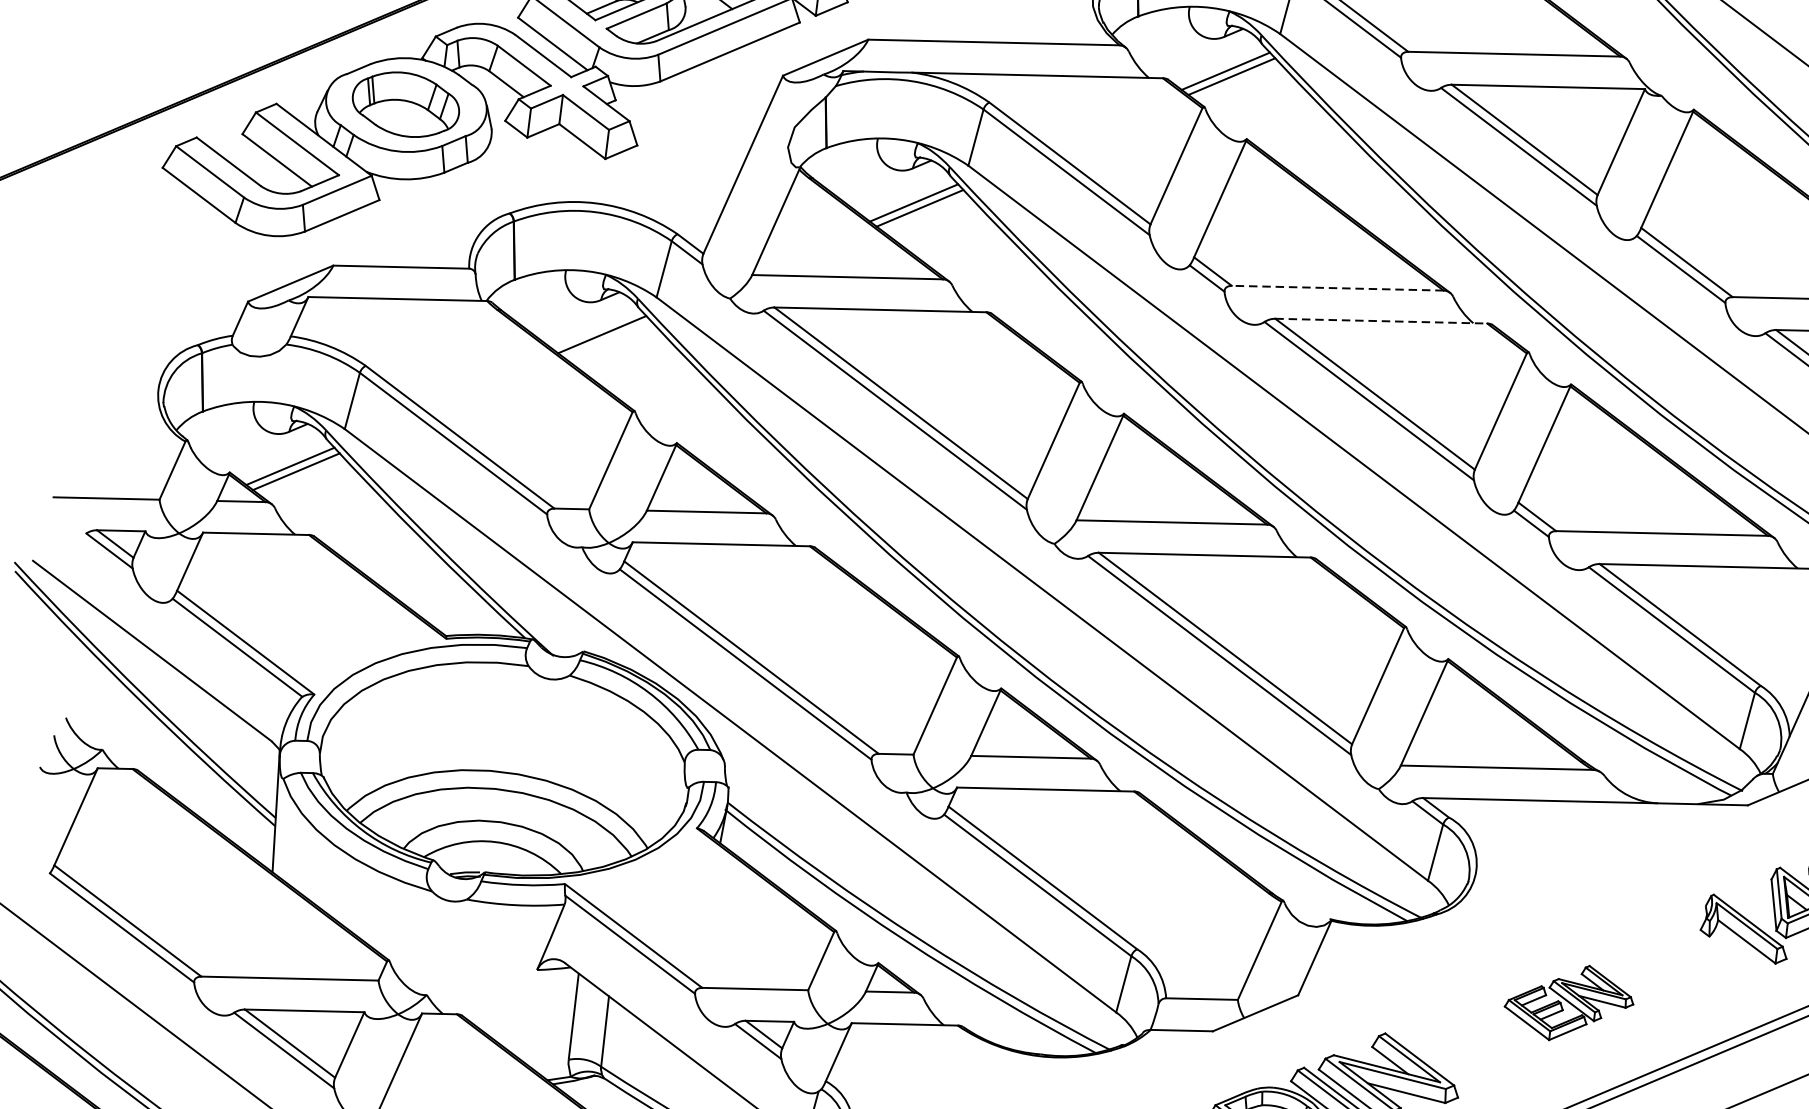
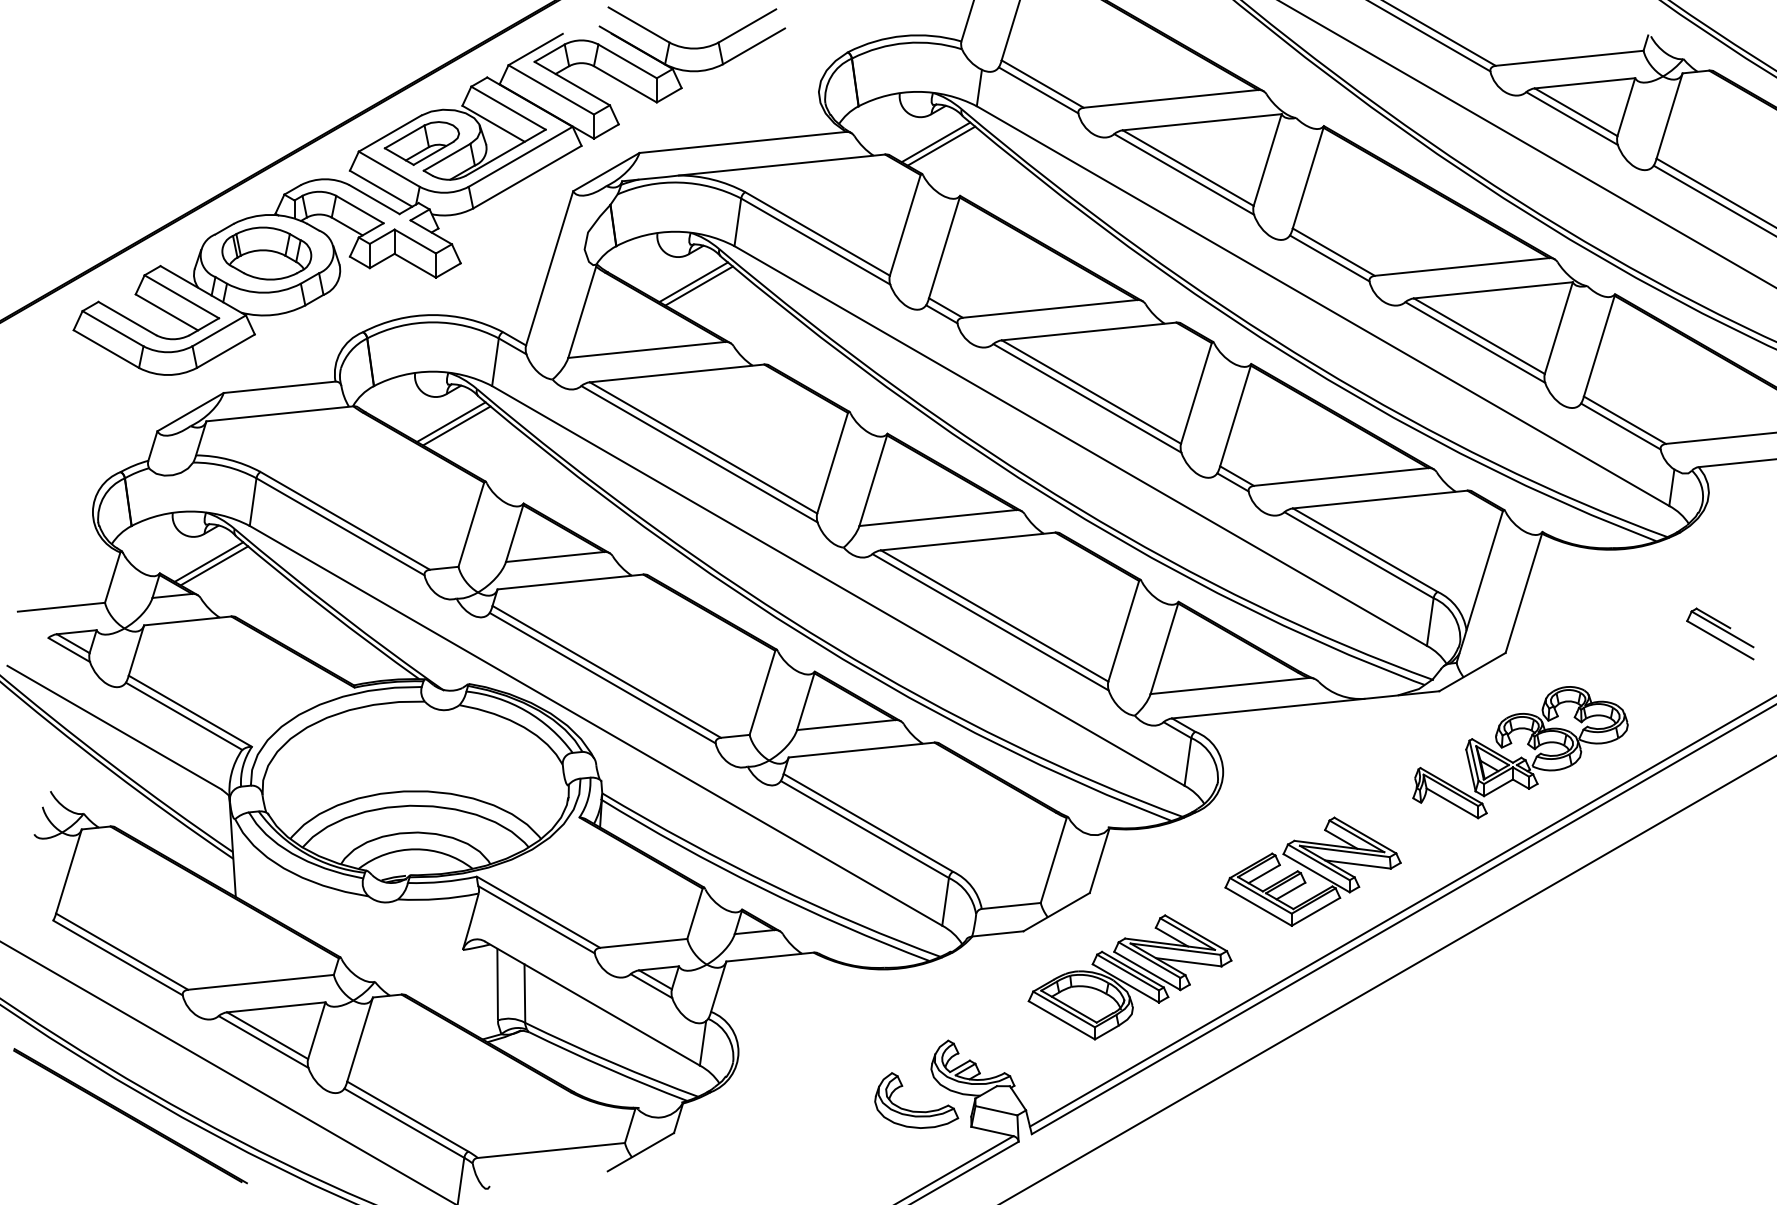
line: (1337, 287) -> (1049, 308), dashed -> solid
line: (1381, 321) -> (1089, 331), dashed -> solid
line: (607, 339) -> (456, 425), added
part: (1568, 1002) -> (1312, 871), size x1.67

